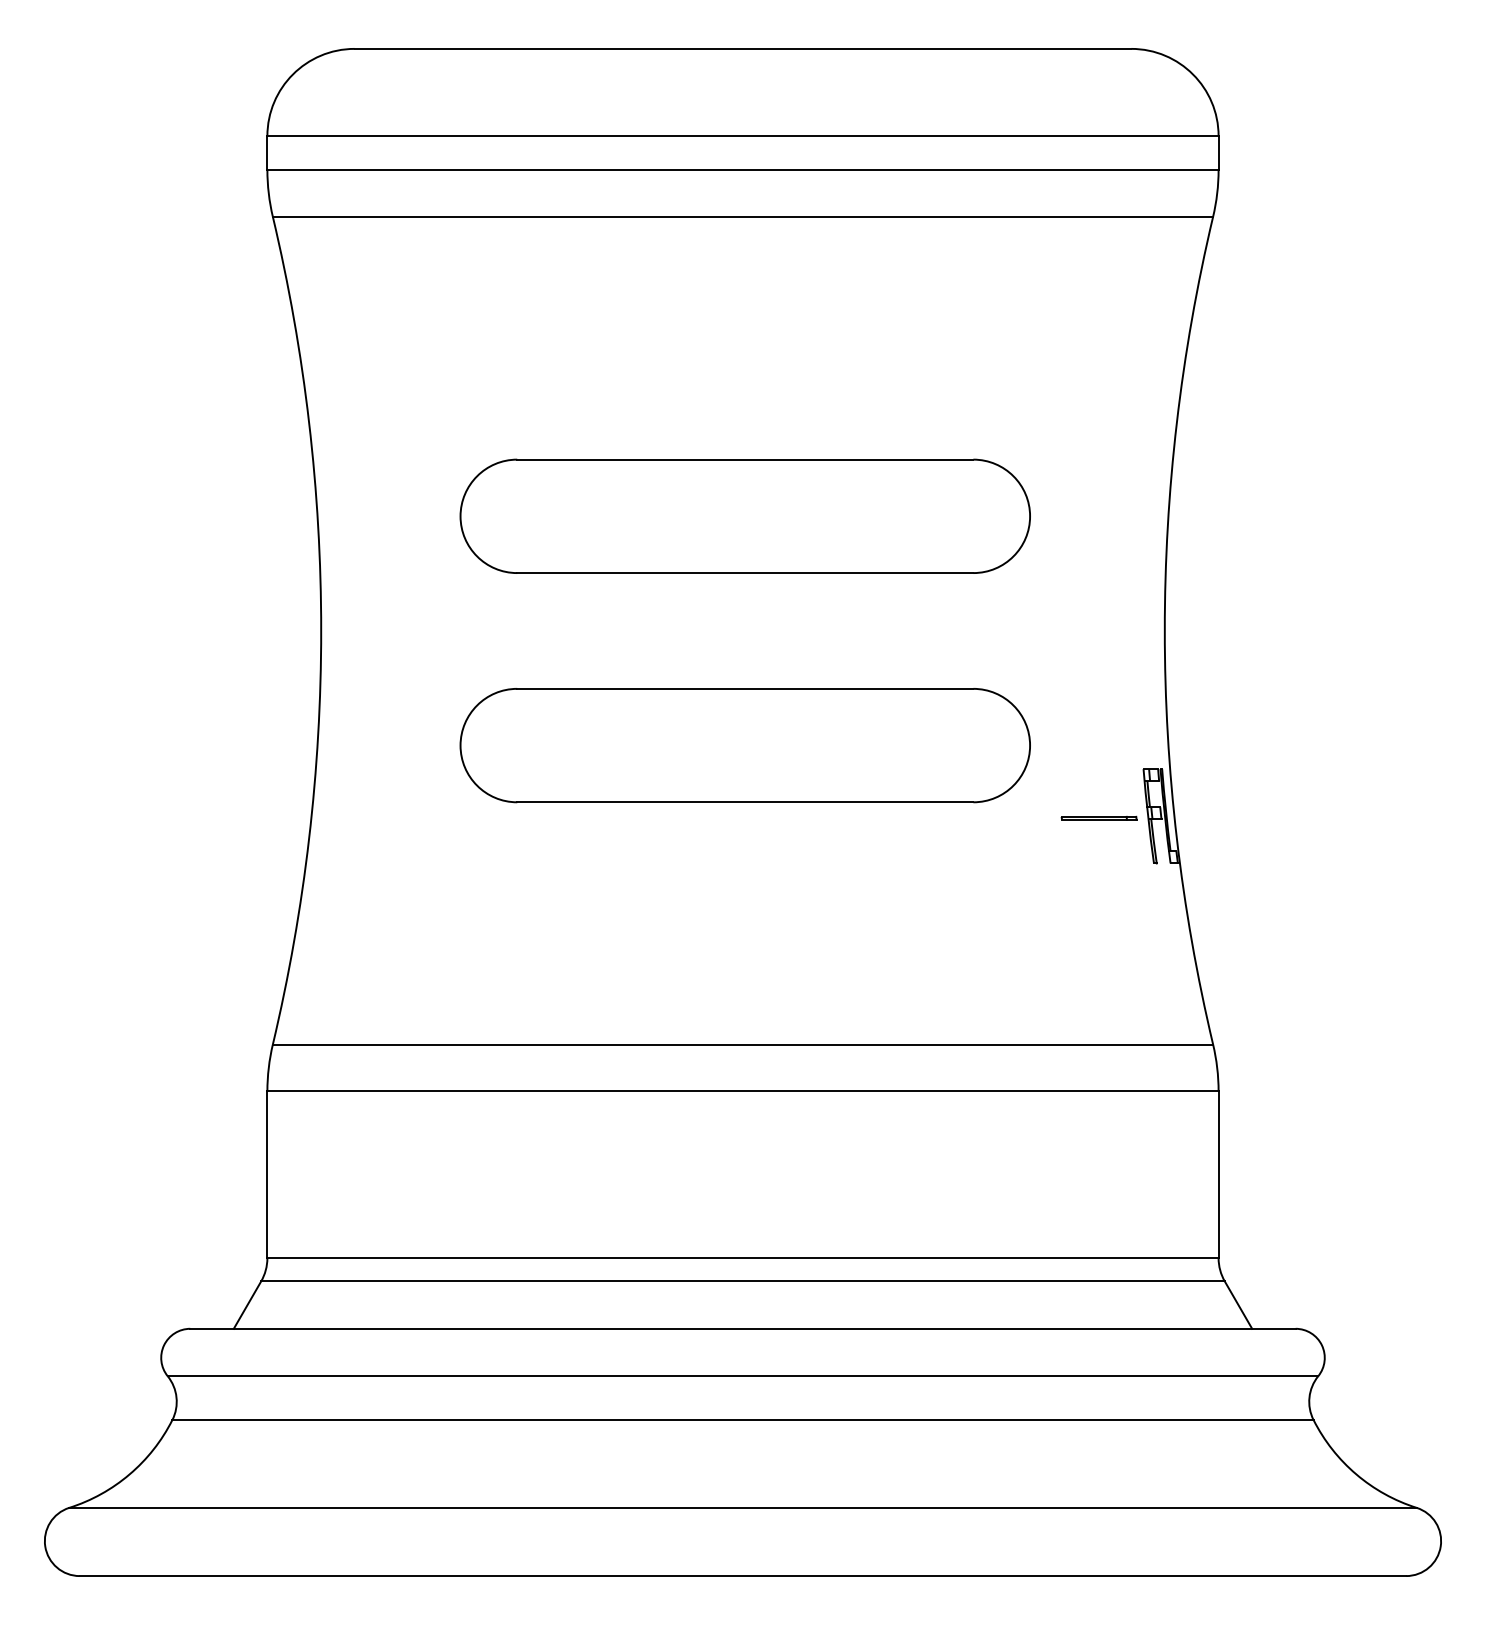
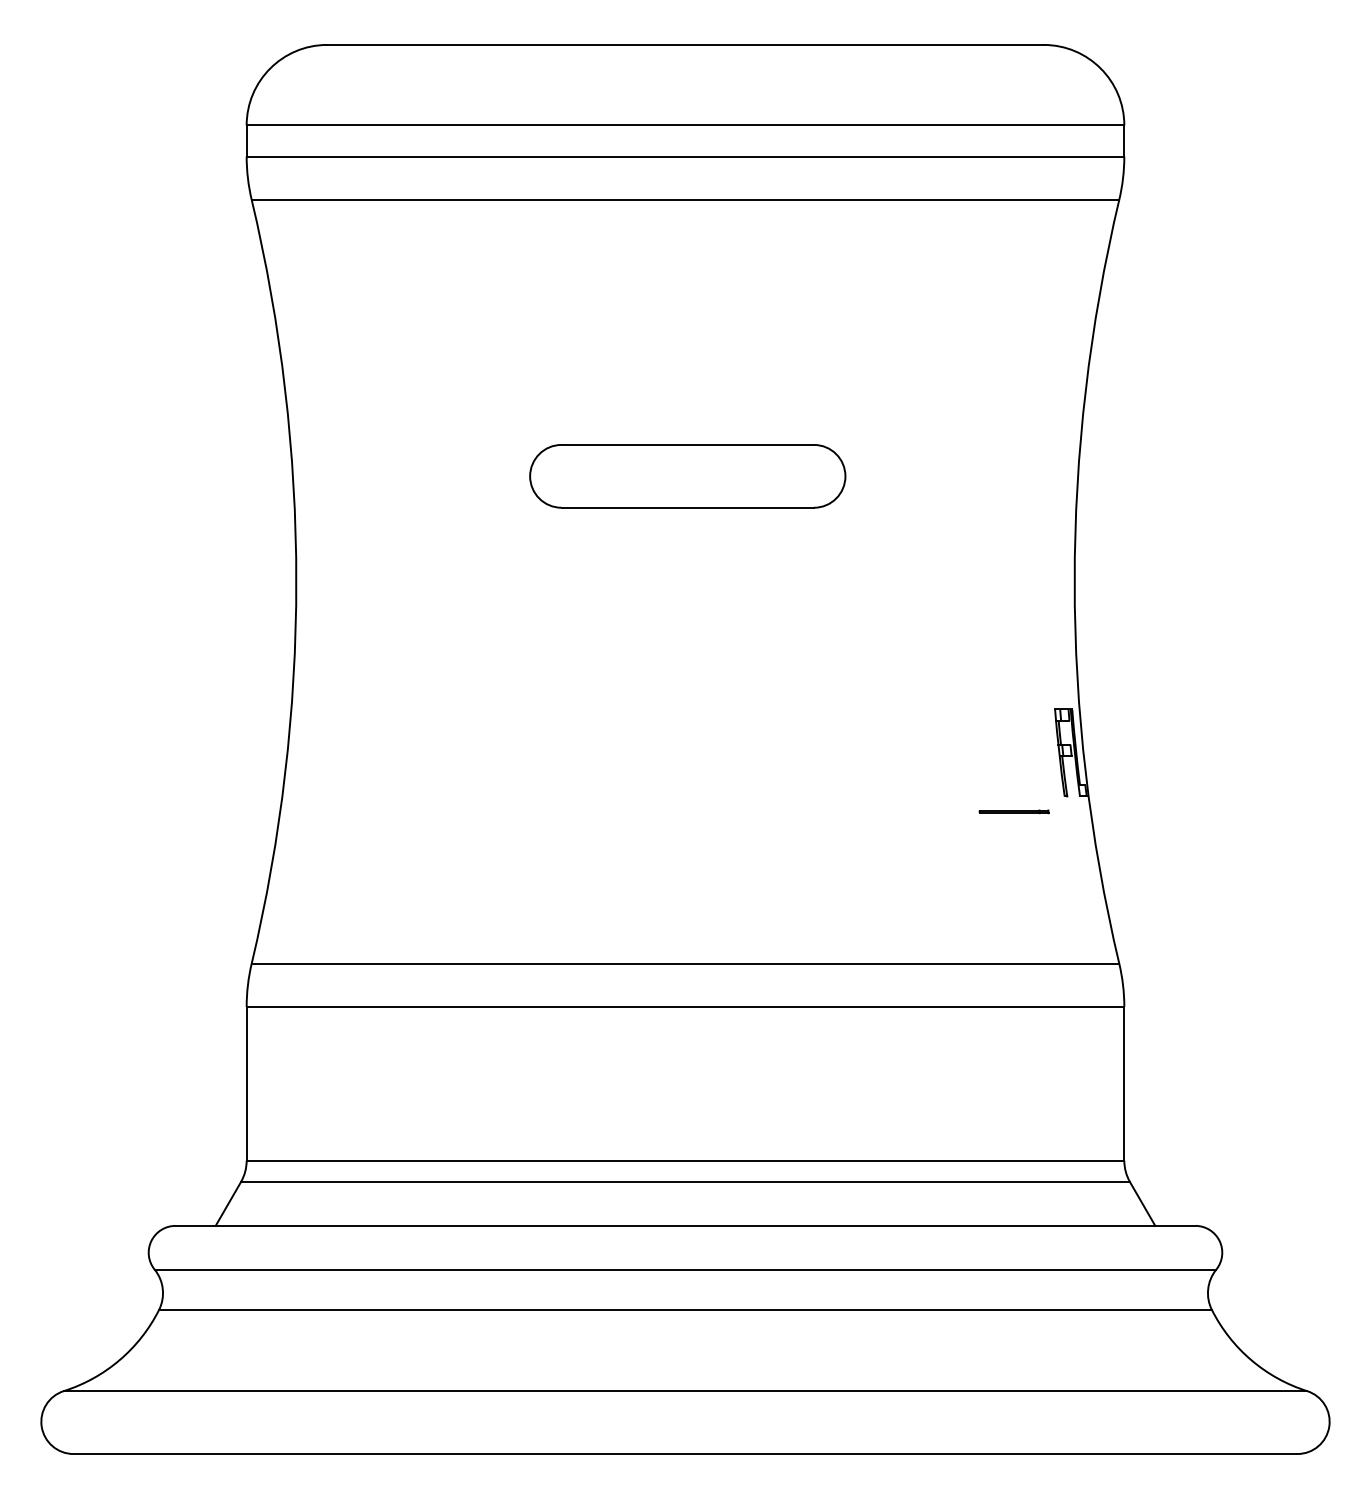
part: (745, 516) -> (687, 476), size x0.6
part: (745, 745) -> (687, 687), removed
part: (1098, 817) -> (1013, 811), moved

